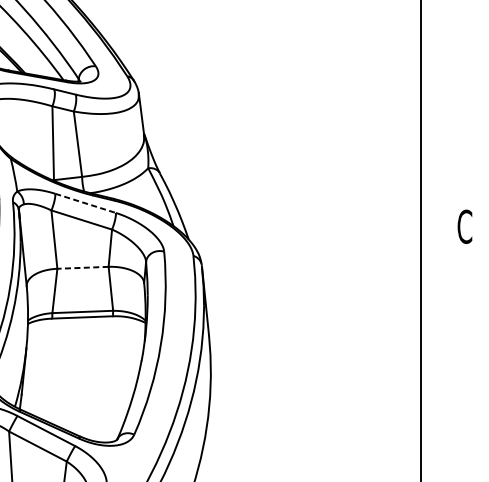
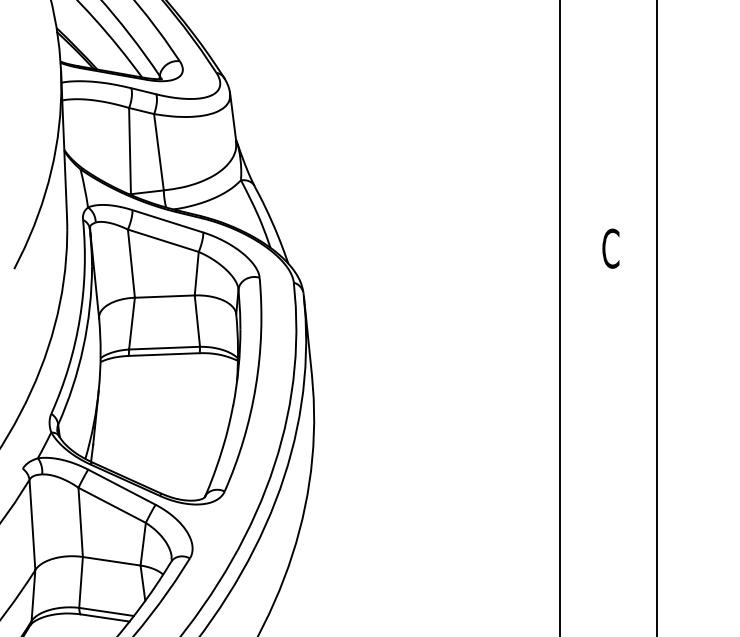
line: (86, 203) -> (168, 221), dashed -> solid
line: (82, 267) -> (164, 296), dashed -> solid

